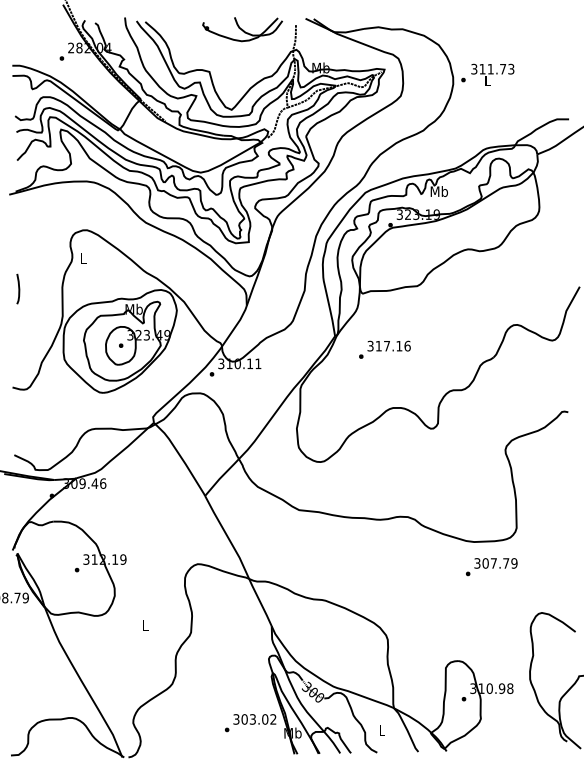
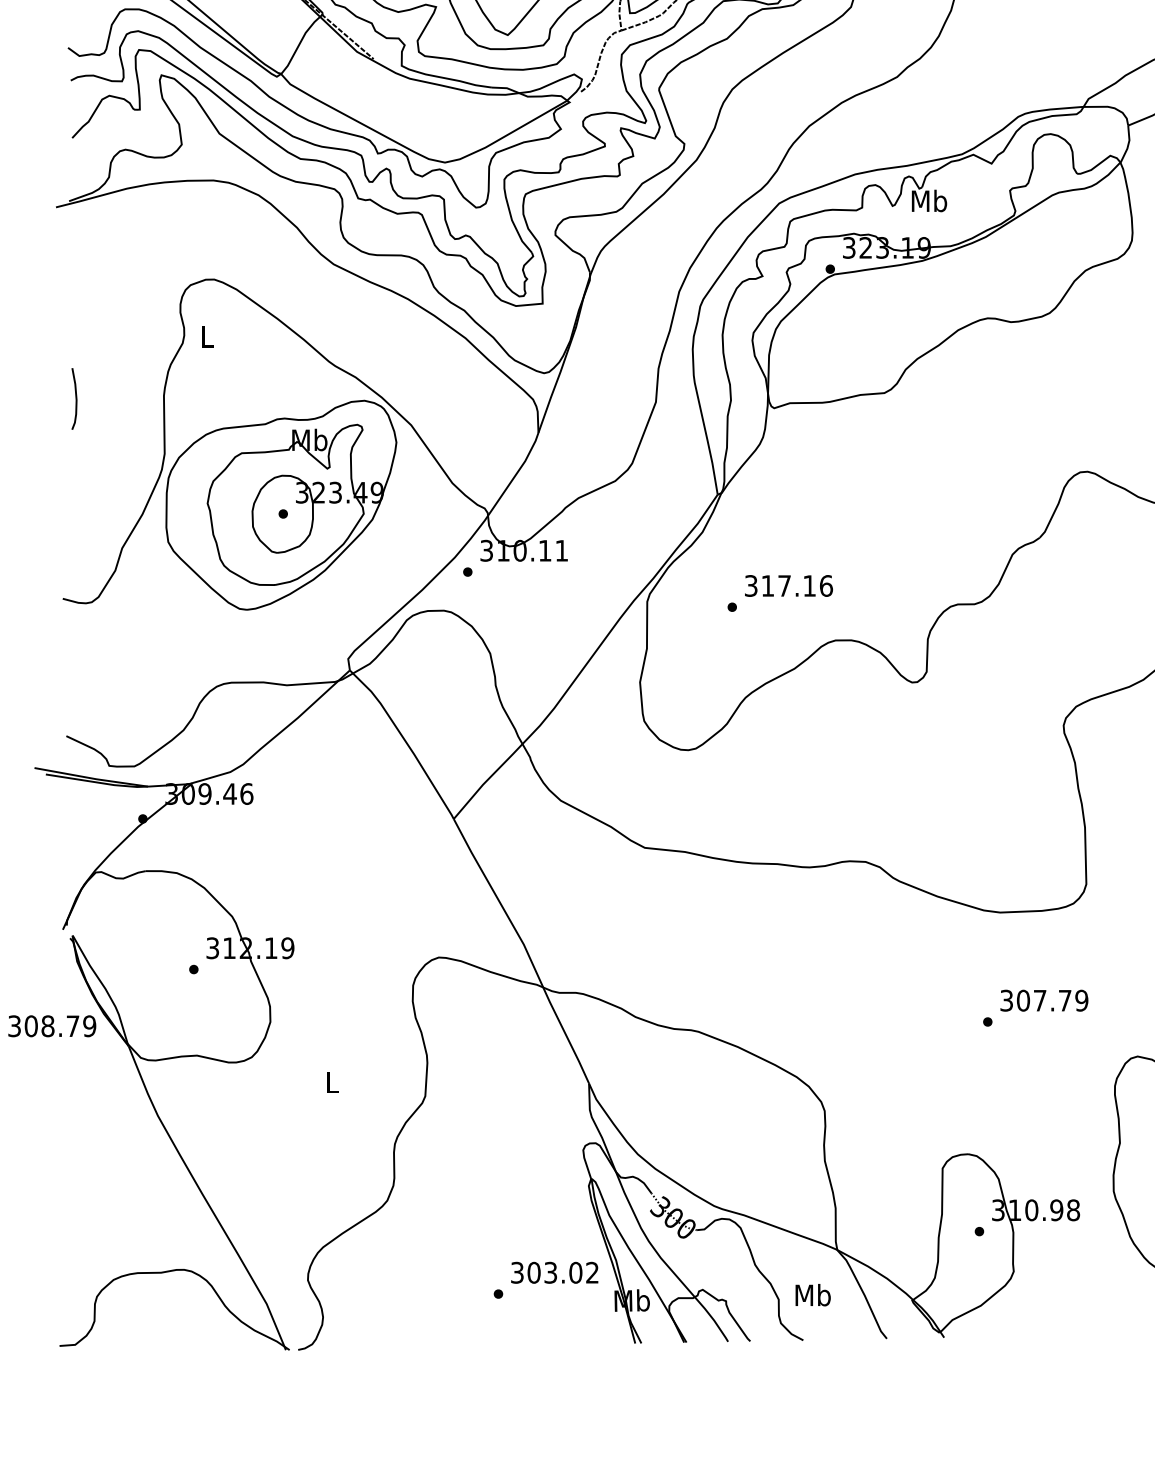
text: (384, 349) -> (779, 592), moved
text: (491, 567) -> (1035, 1008), moved
text: (381, 730) -> (811, 1295), L -> Mb

